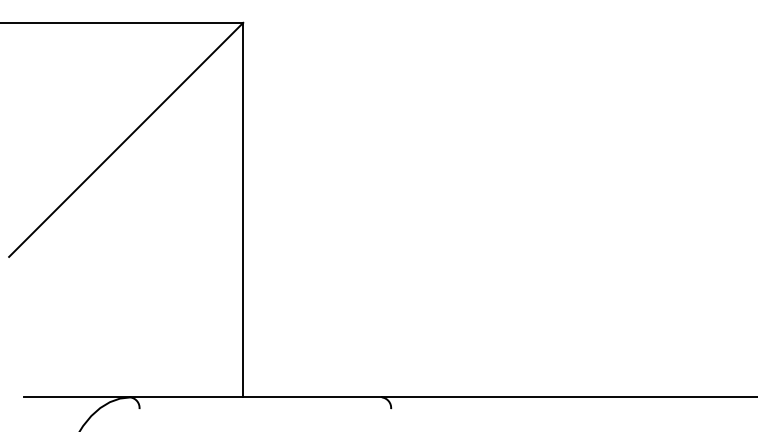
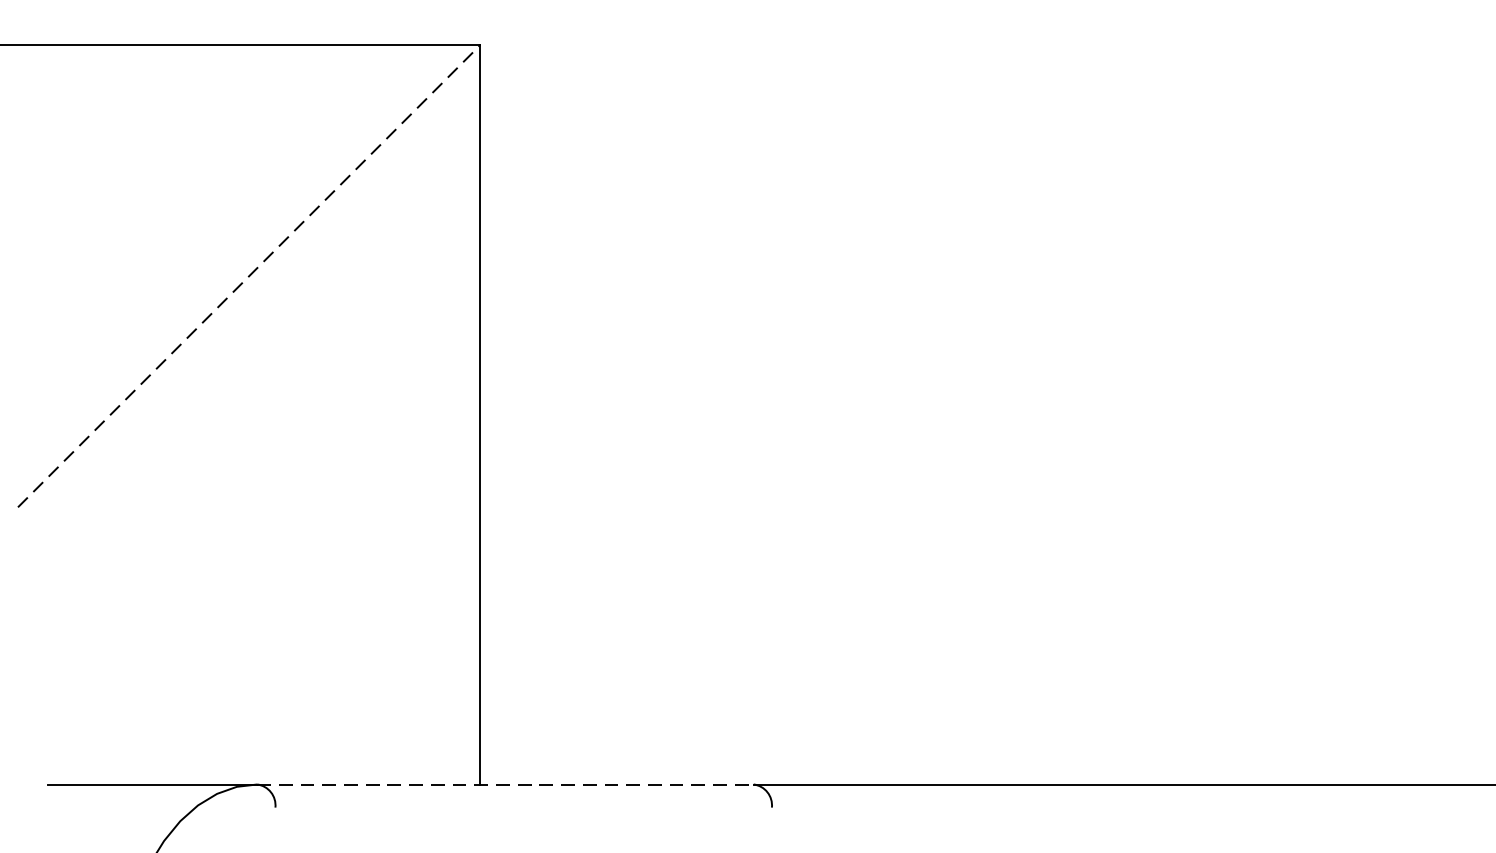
line: (126, 139) -> (249, 275), solid -> dashed
line: (256, 397) -> (506, 784), solid -> dashed

